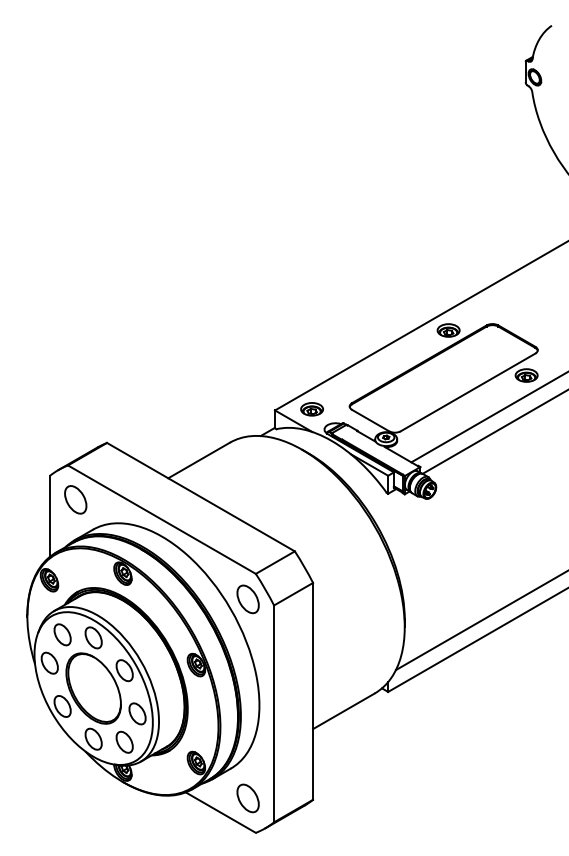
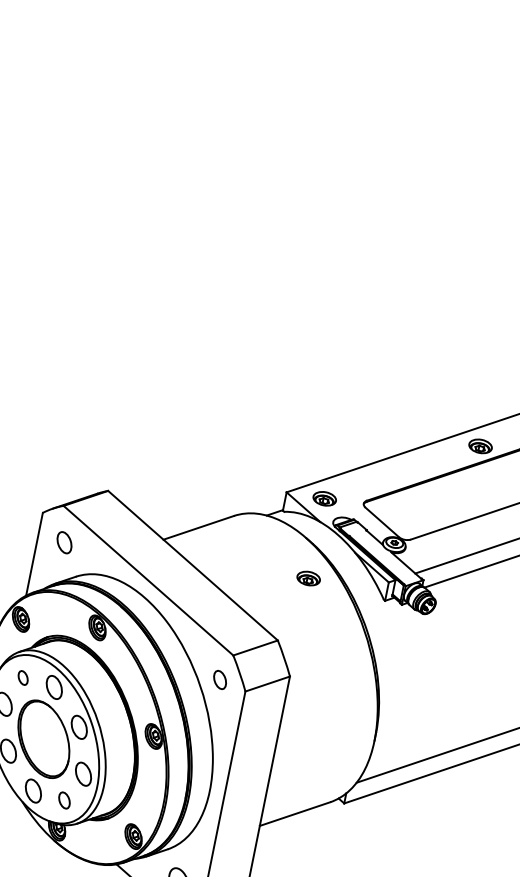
part: (311, 487) -> (308, 578), added
part: (75, 499) -> (64, 542), size x0.7
part: (247, 599) -> (219, 679), size x0.6
part: (62, 634) -> (23, 677), size x0.6
part: (124, 741) -> (64, 799), size x0.7

